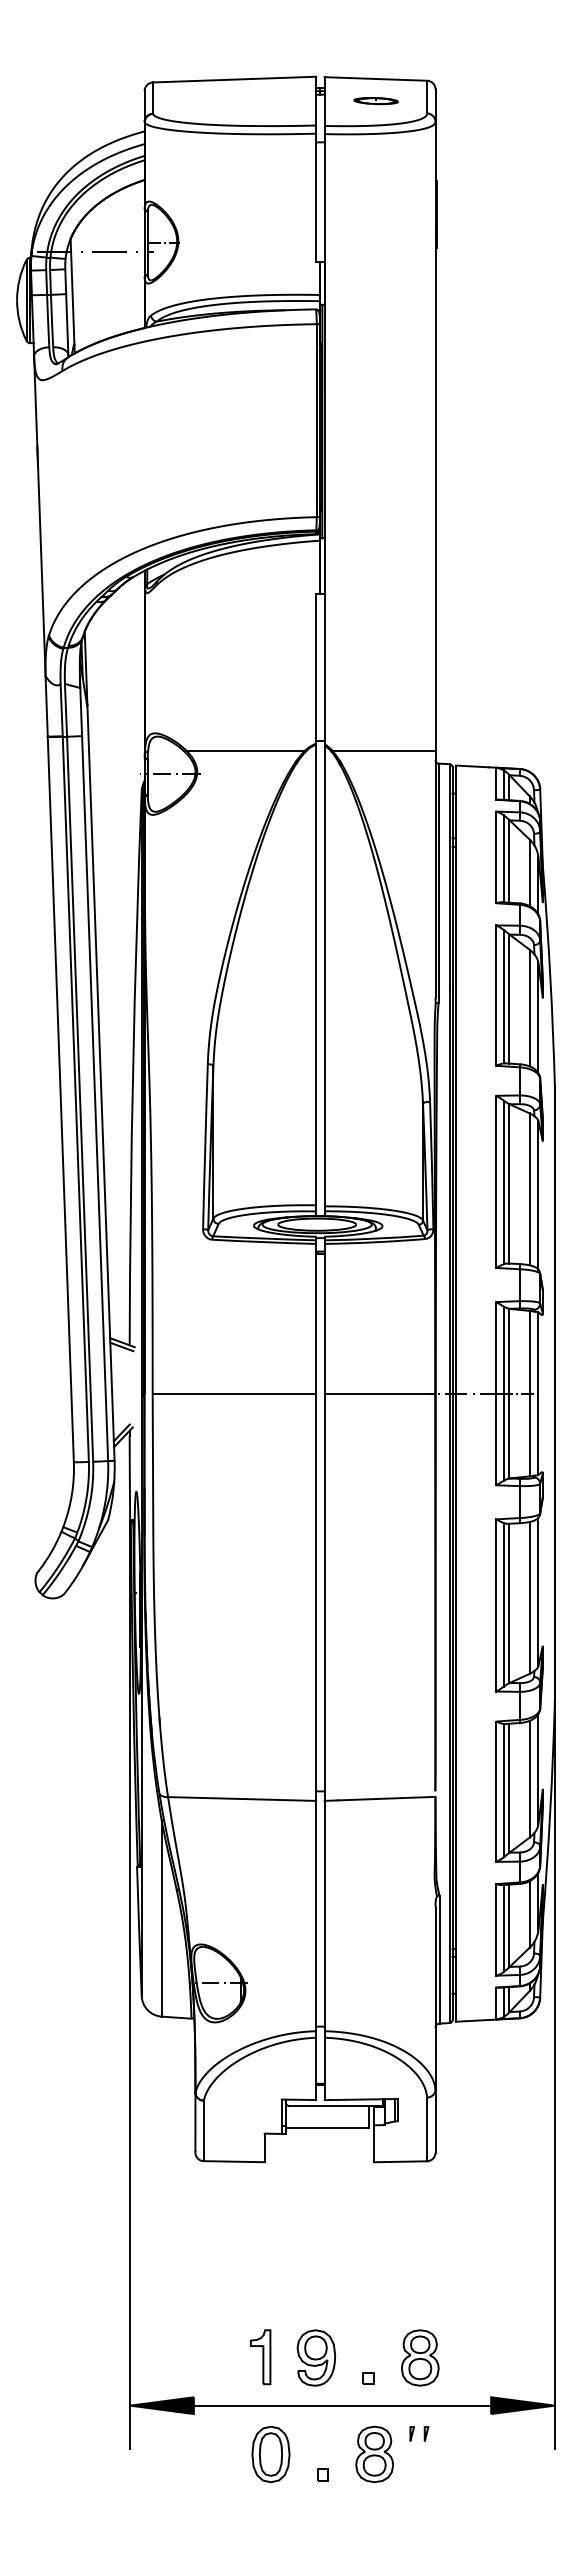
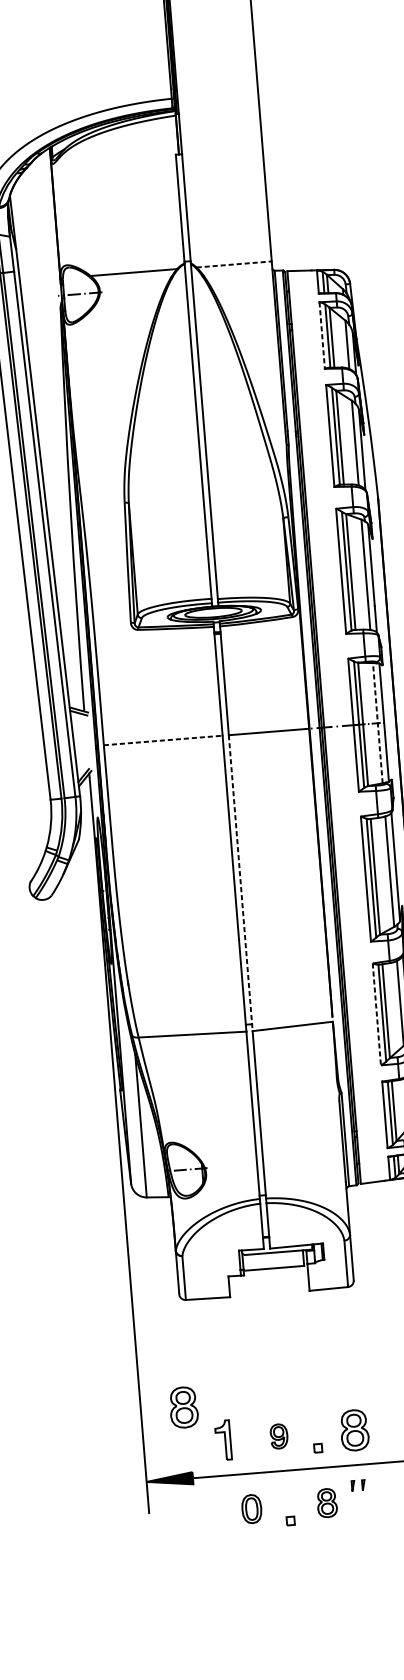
line: (383, 750) -> (233, 264), solid -> dashed
line: (496, 857) -> (322, 335), solid -> dashed
line: (234, 1393) -> (163, 740), solid -> dashed
line: (529, 1393) -> (377, 723), solid -> dashed
line: (324, 1597) -> (240, 883), solid -> dashed
line: (496, 1792) -> (377, 1014), solid -> dashed
part: (189, 2307) -> (184, 1407), added
part: (260, 2357) -> (223, 1440), moved
part: (316, 2357) -> (279, 1436), size x0.6
part: (270, 2453) -> (251, 1508), size x0.7
part: (374, 2454) -> (327, 1503), size x0.7

